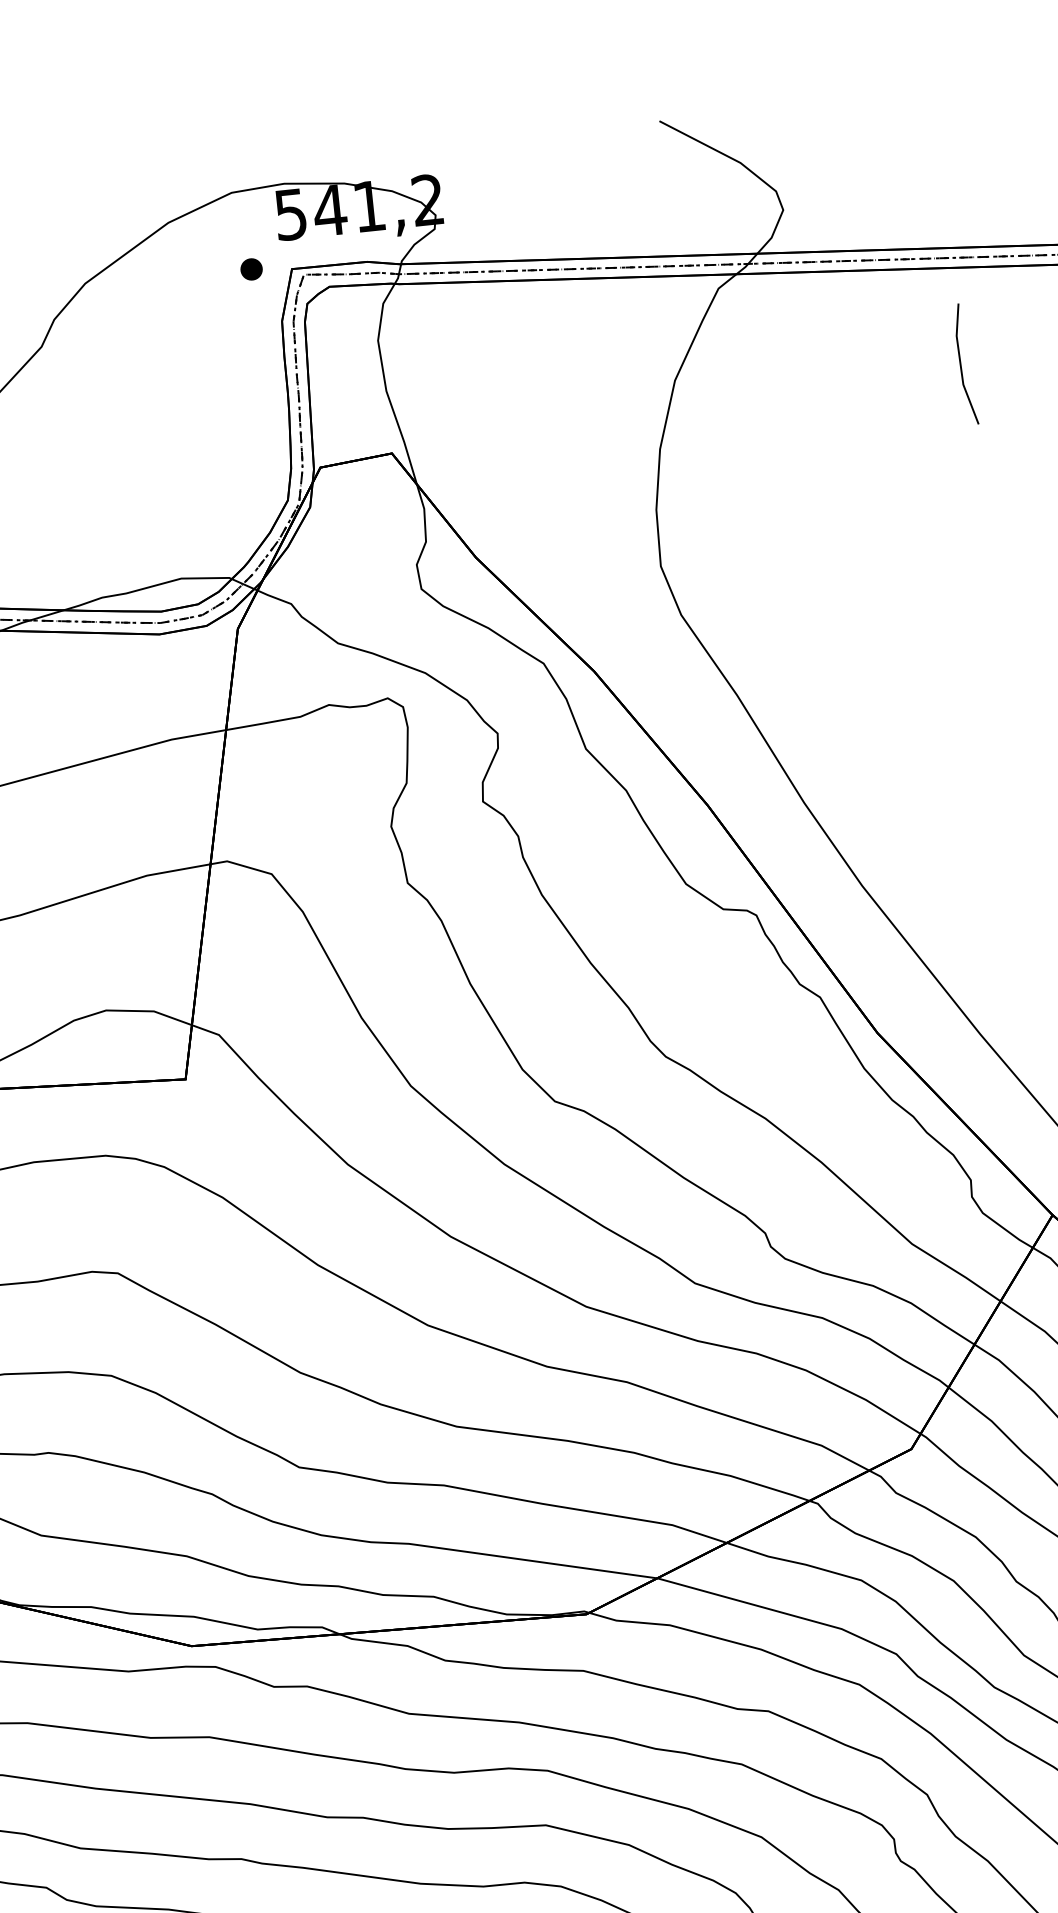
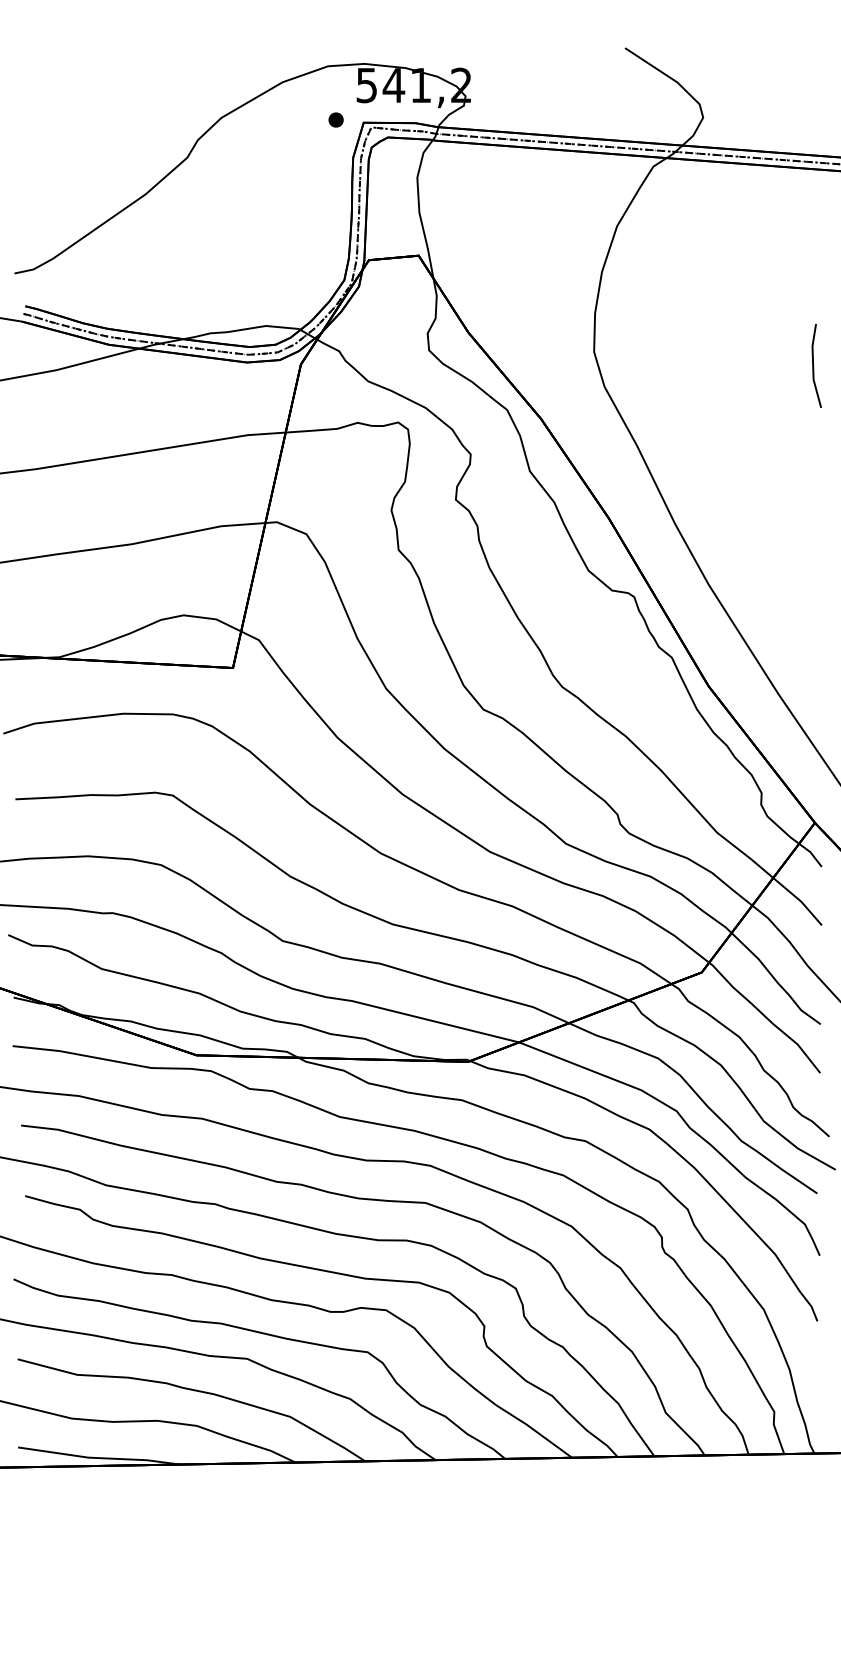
line: (962, 365) -> (814, 366), moved

